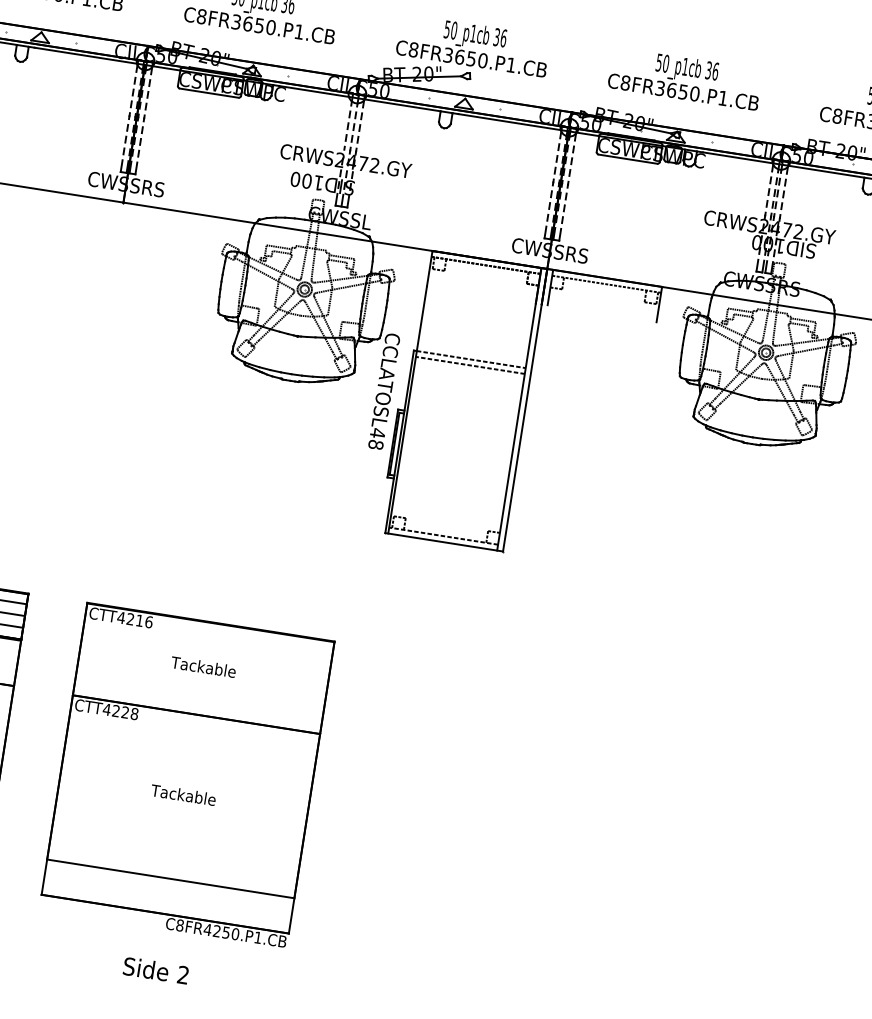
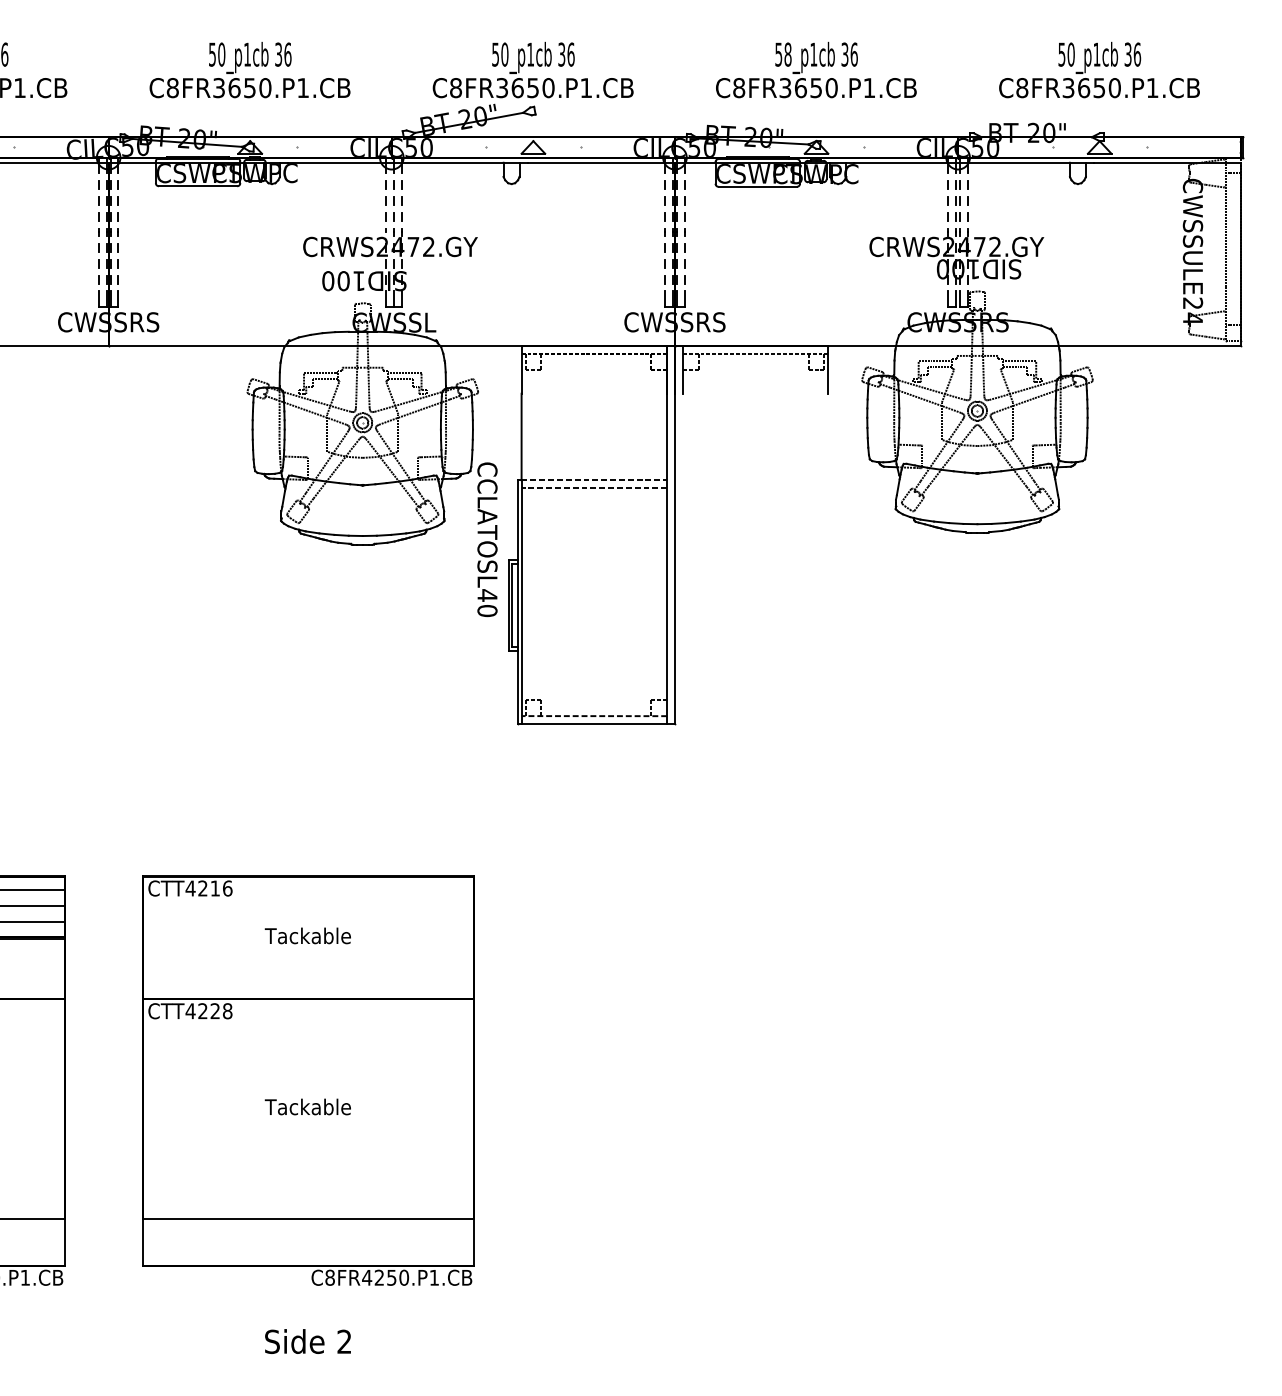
text: (665, 63) -> (787, 54), 50_p1cb -> 58_p1cb
text: (375, 445) -> (487, 611), CCLATOSL48 -> CCLATOSL40

